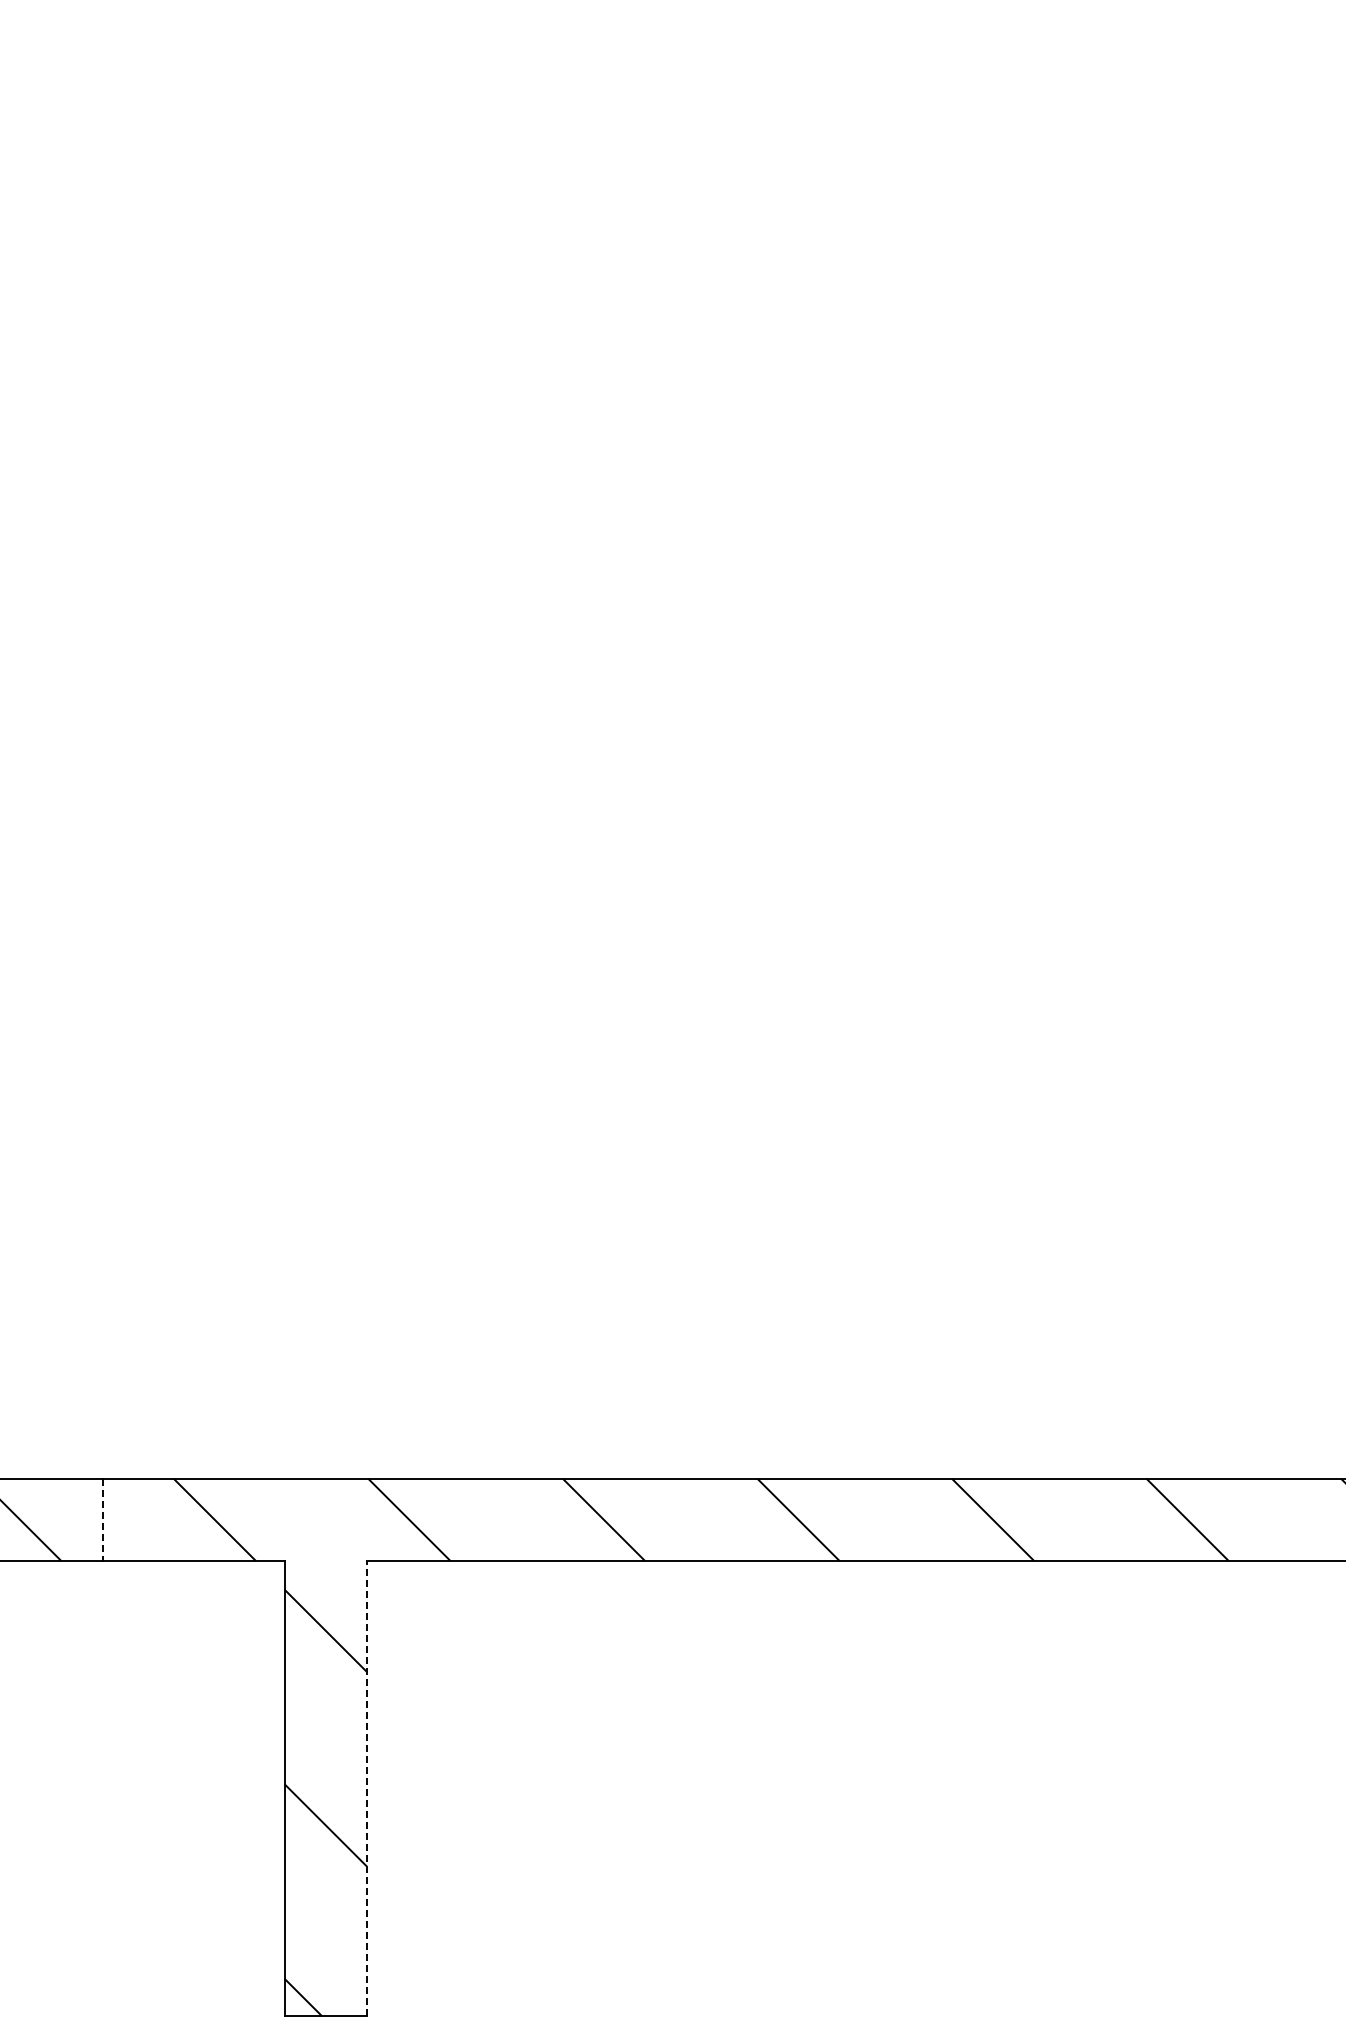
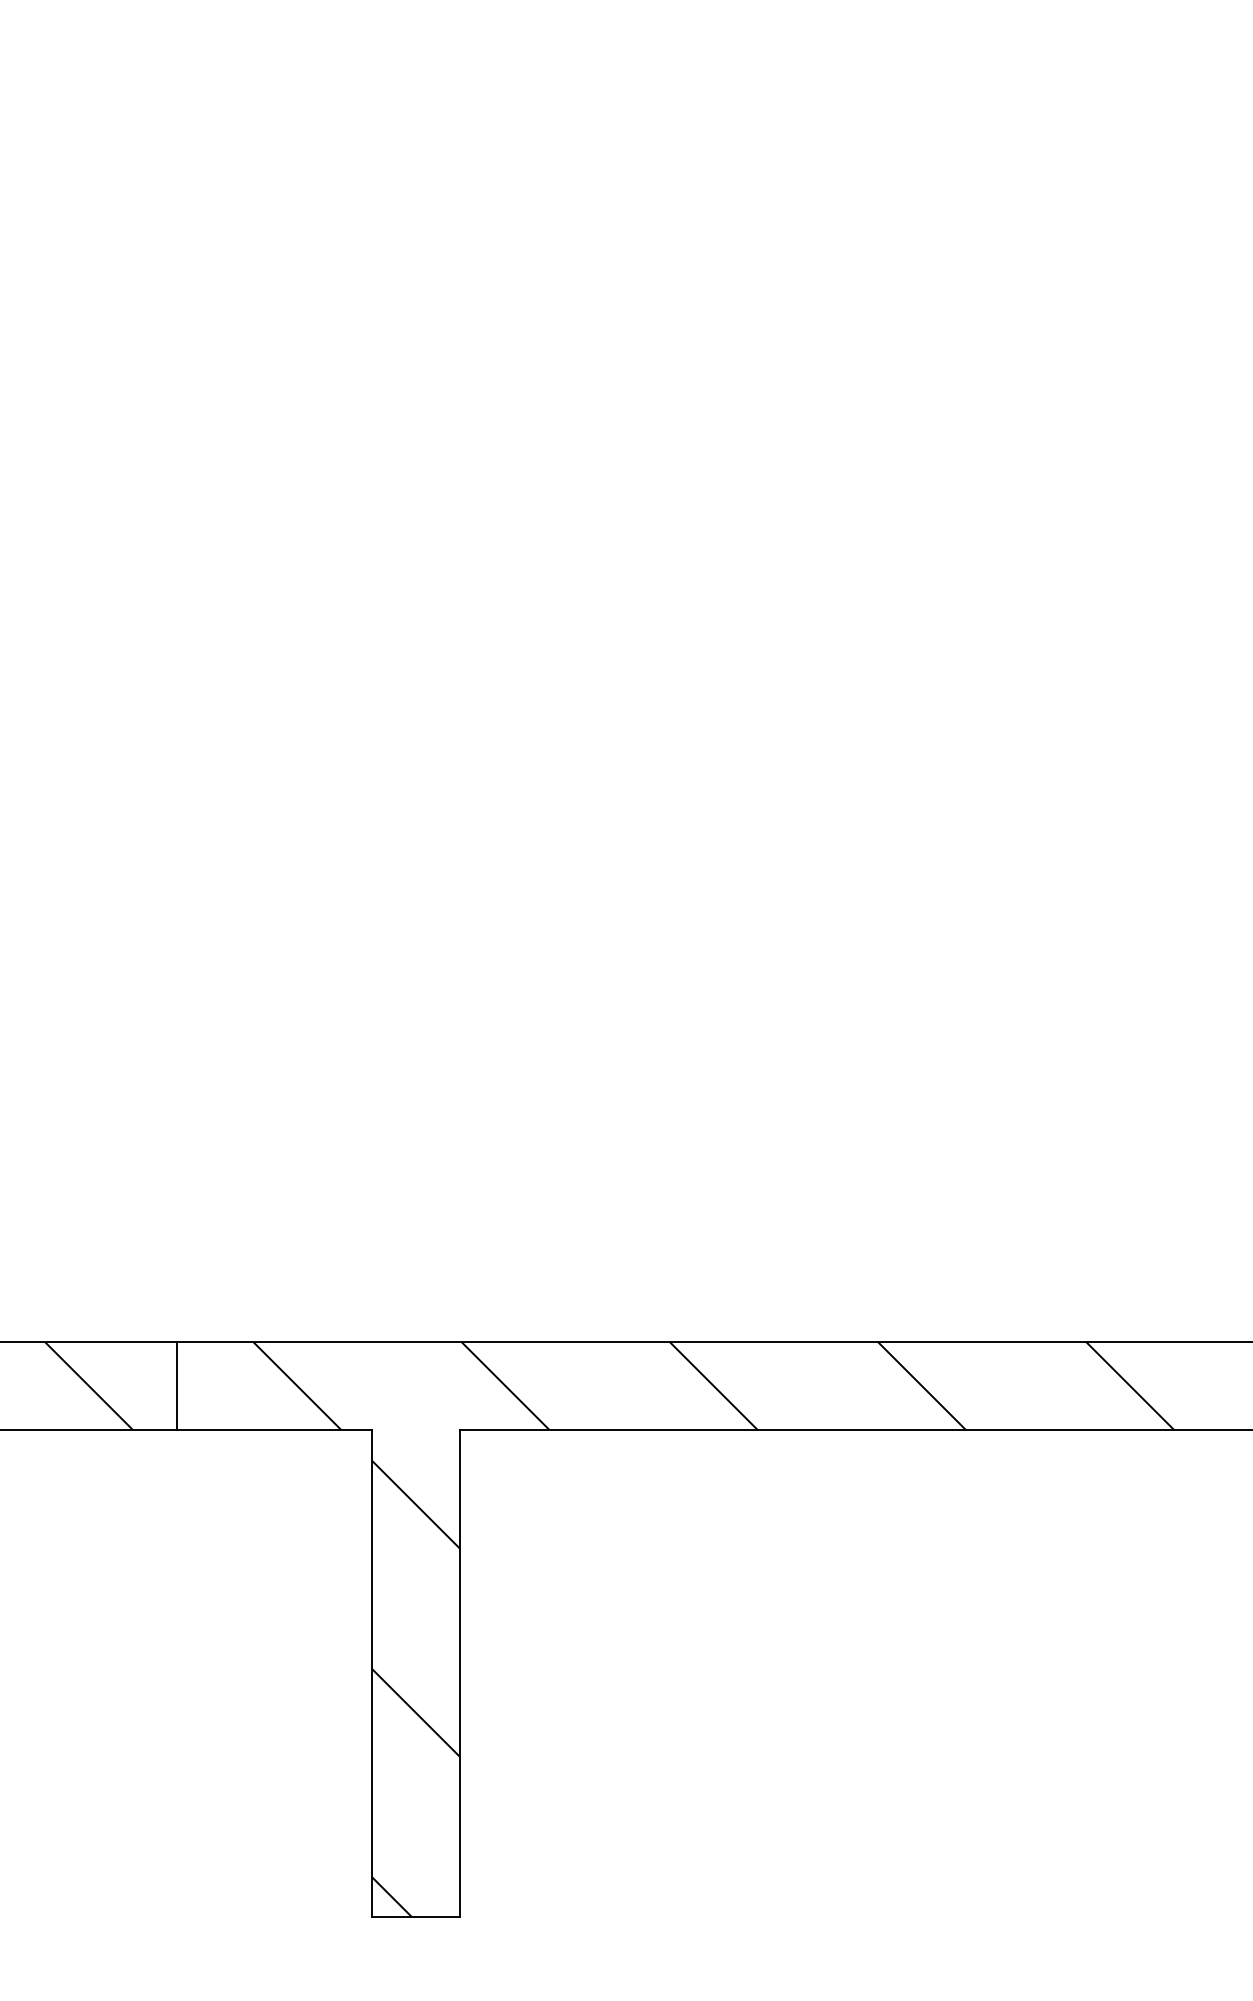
line: (102, 1520) -> (177, 1386), dashed -> solid
line: (366, 1788) -> (459, 1673), dashed -> solid

